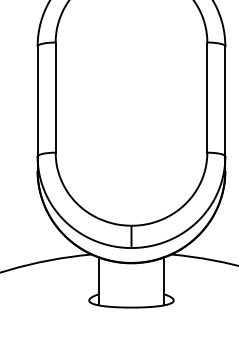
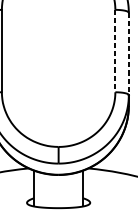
line: (207, 98) -> (115, 51), solid -> dashed
line: (225, 101) -> (128, 53), solid -> dashed

